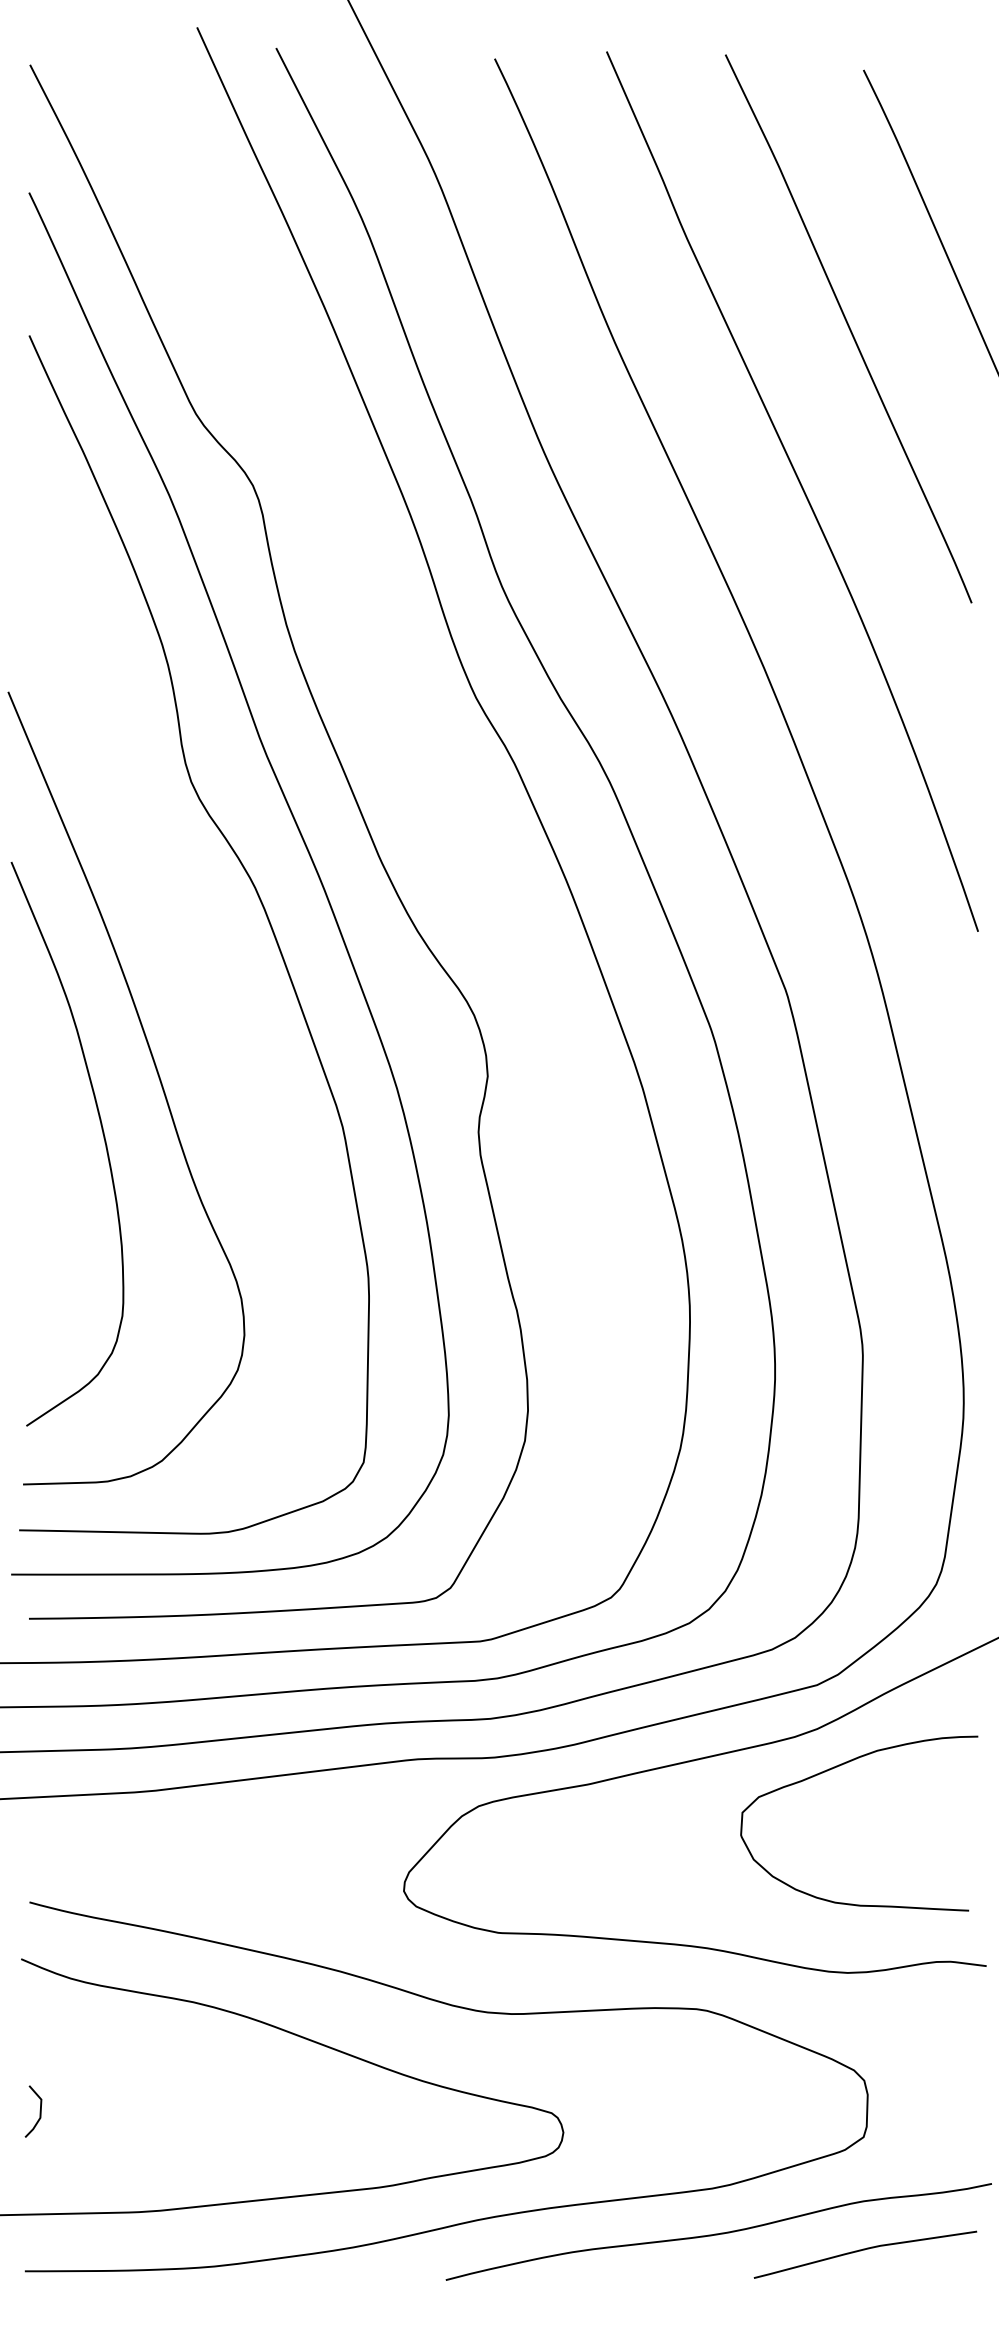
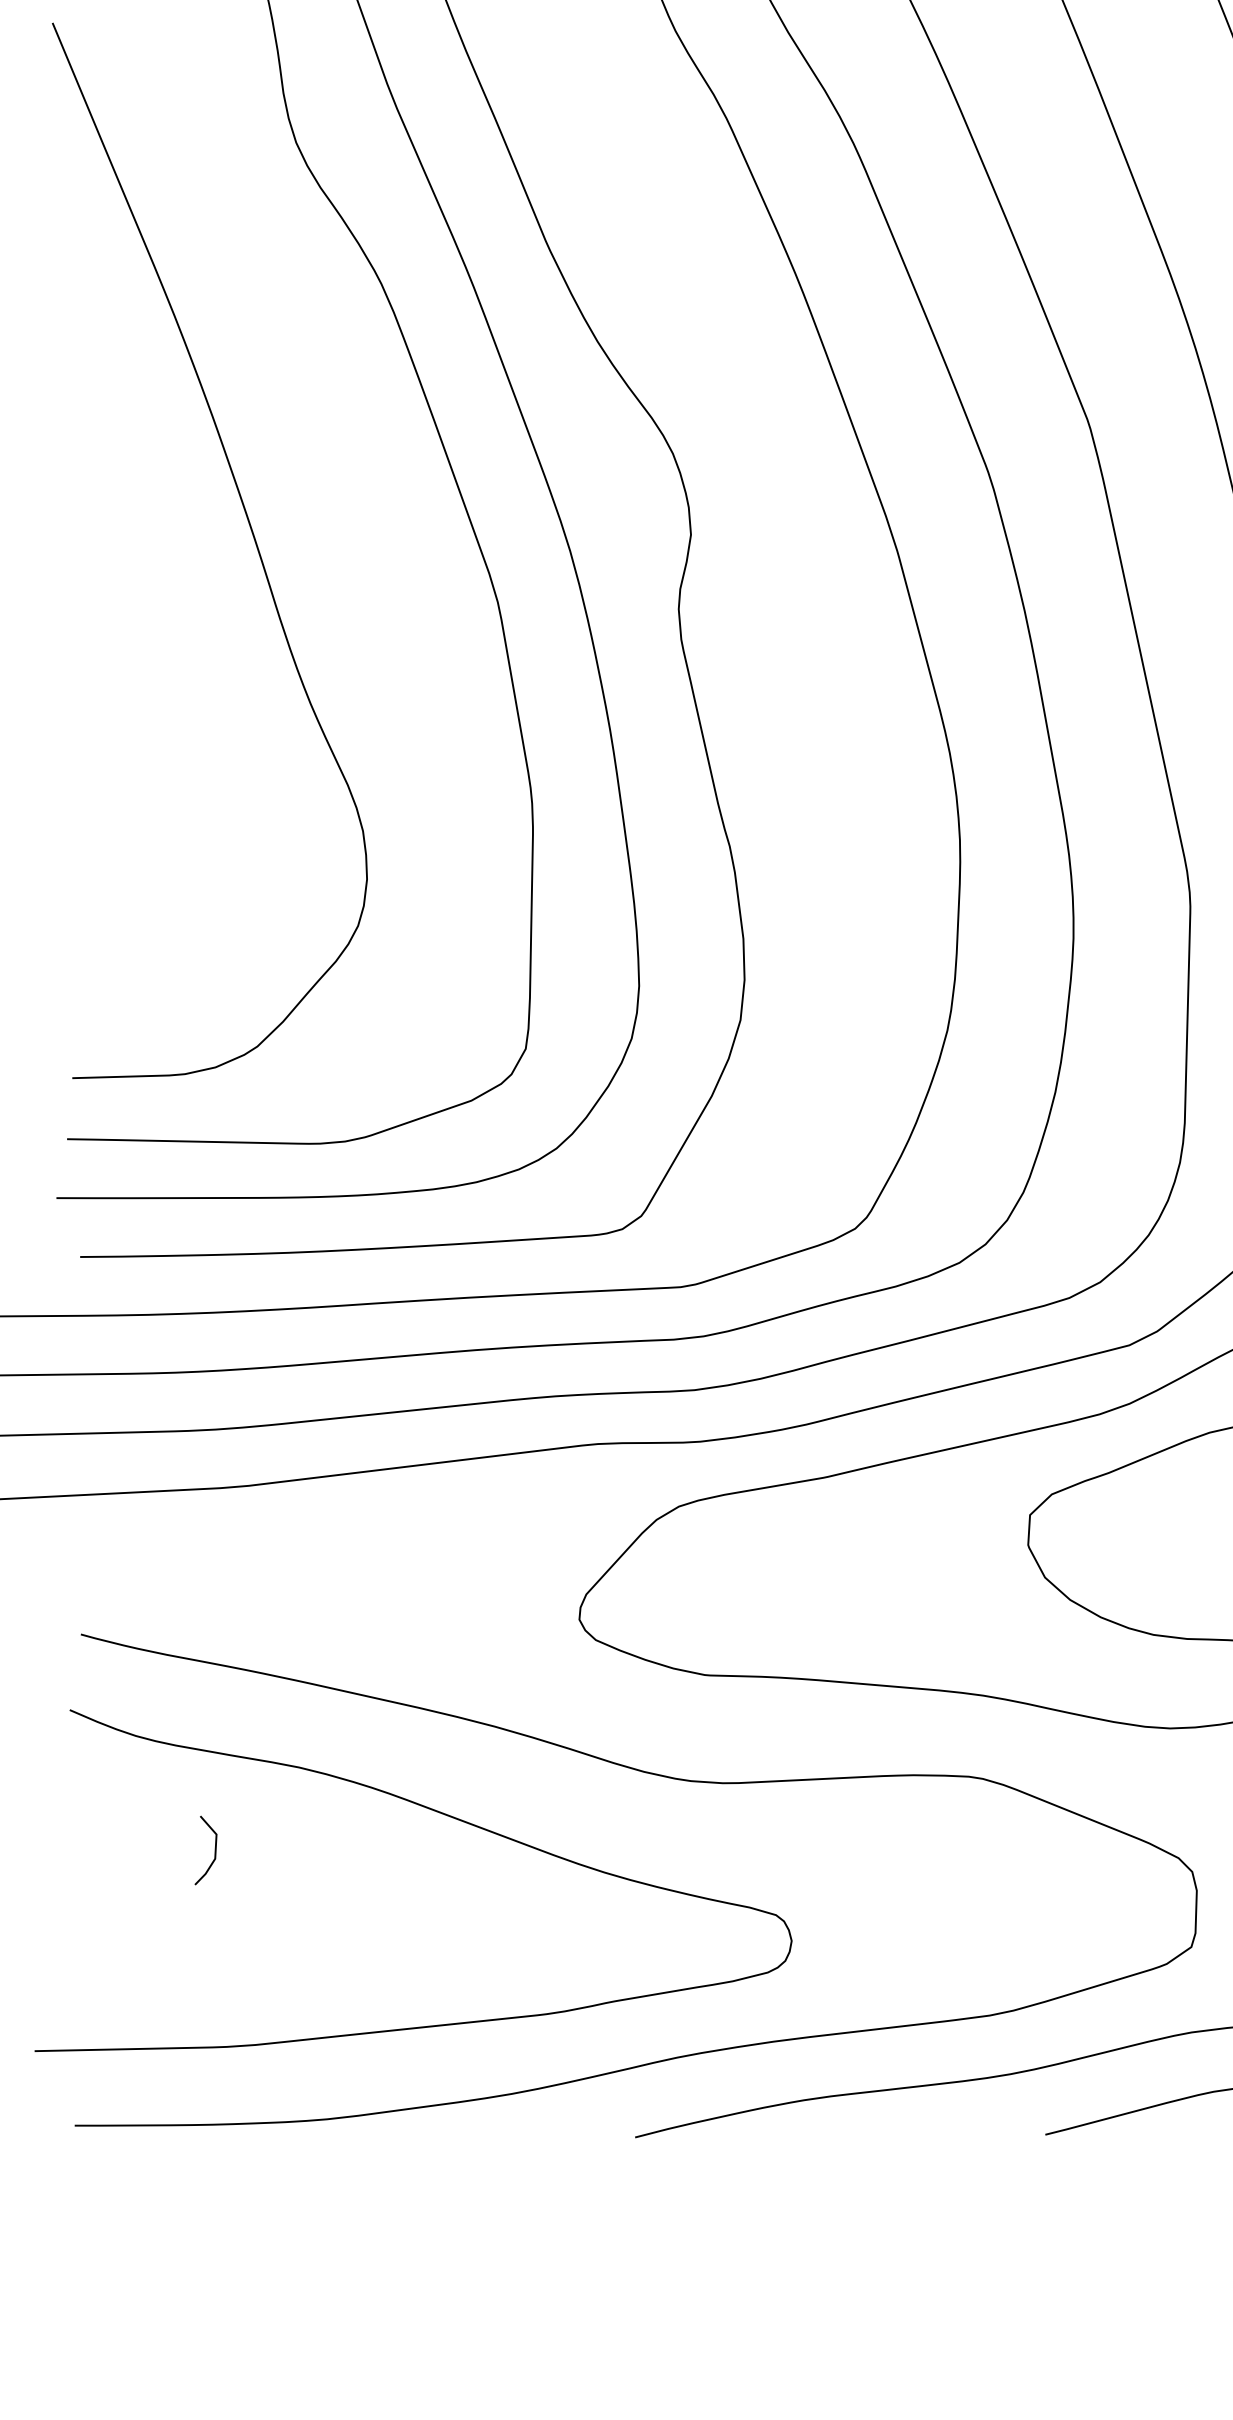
curve: (102, 1134) -> (178, 612), removed
line: (39, 2111) -> (214, 1850), moved

